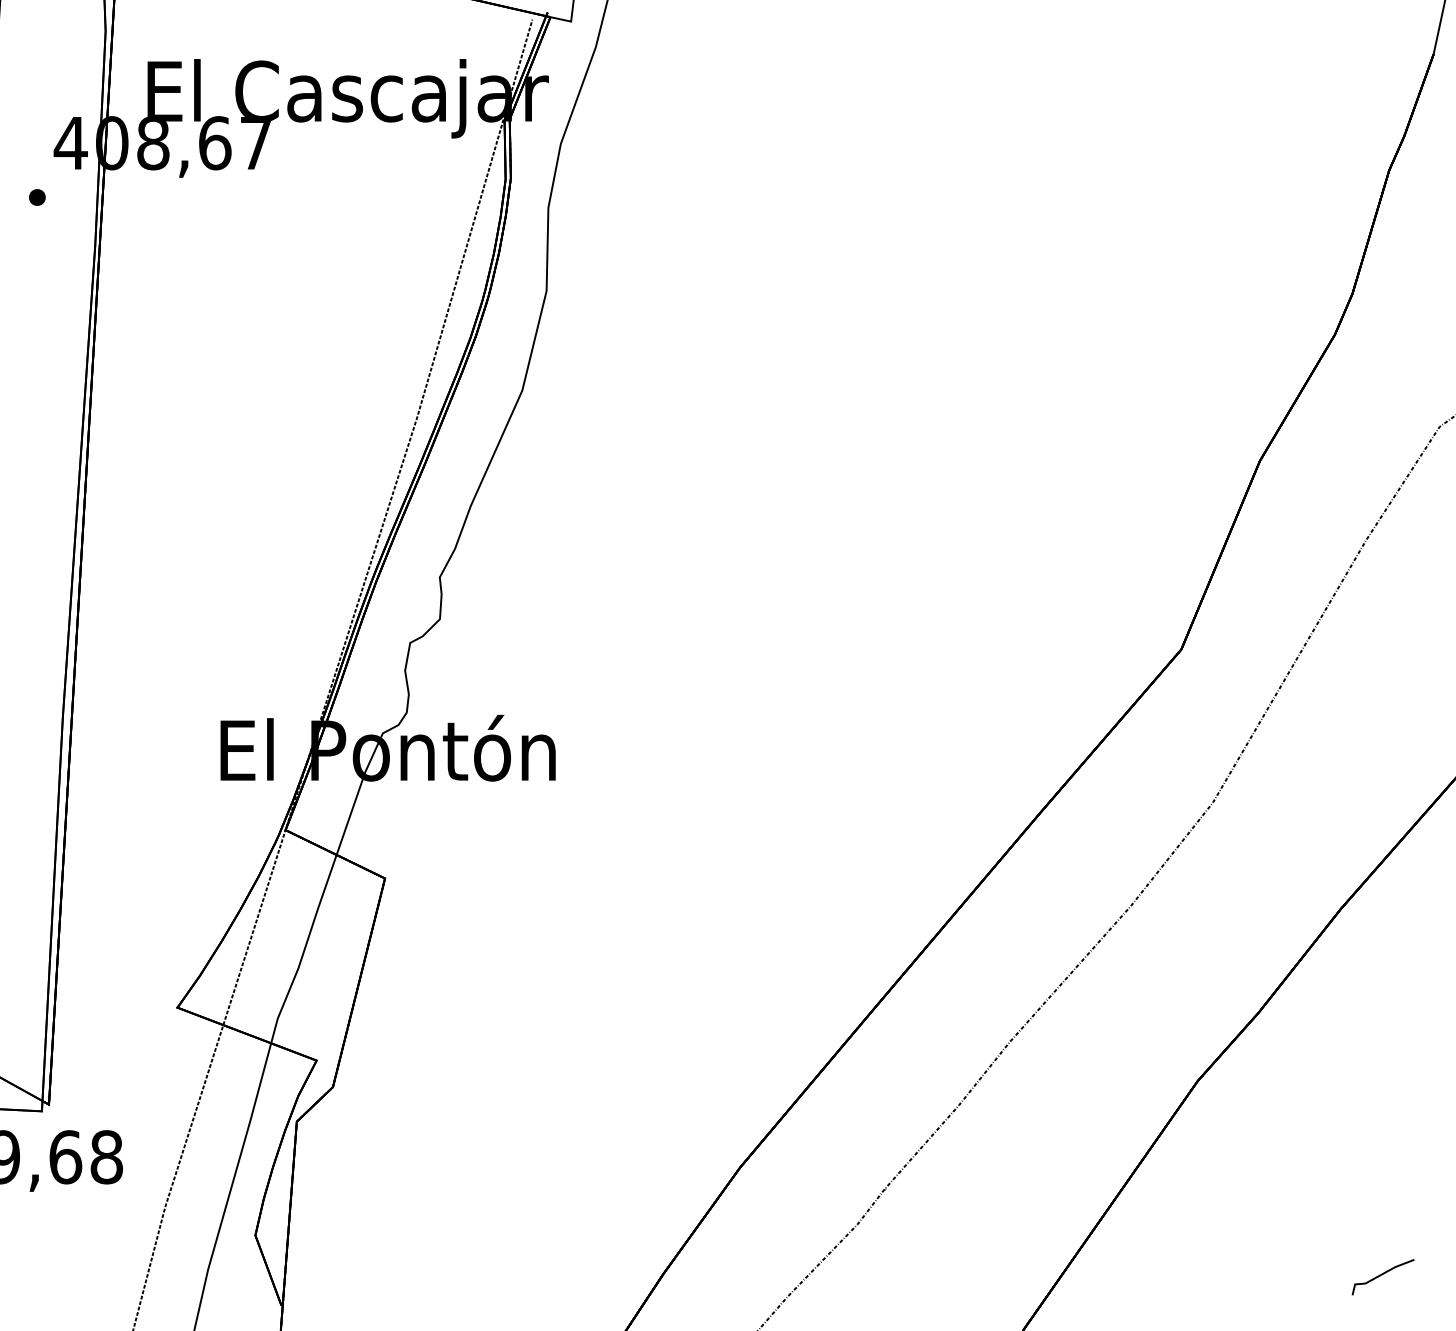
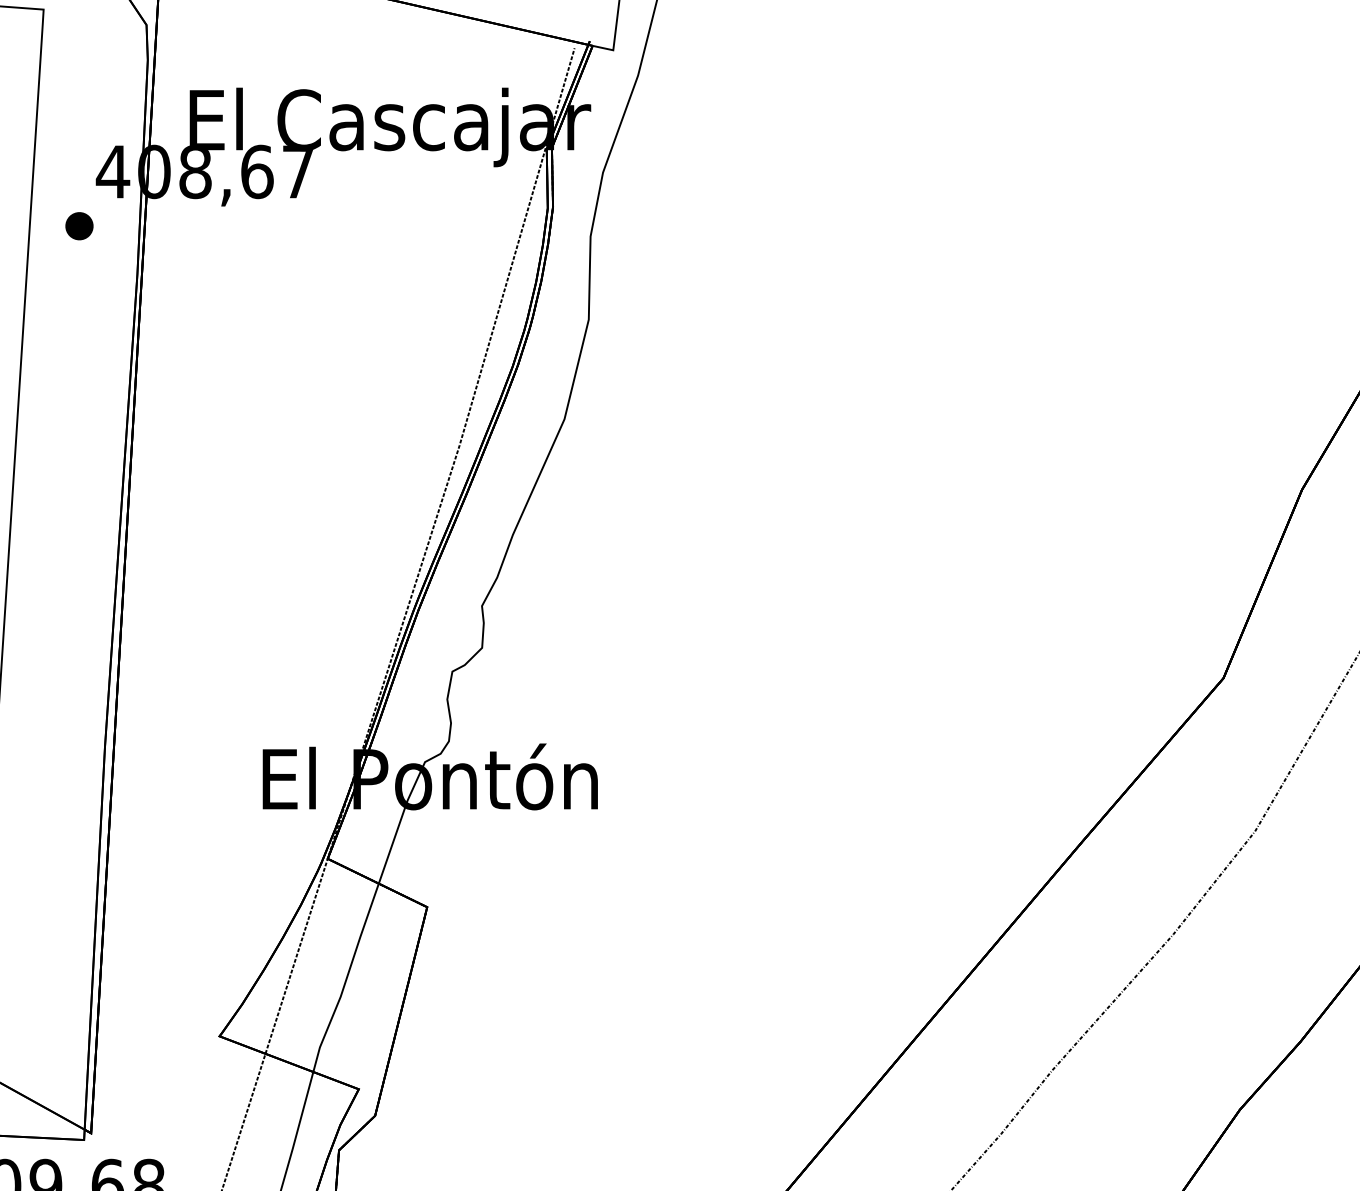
part: (37, 197) -> (79, 226), size x1.67

